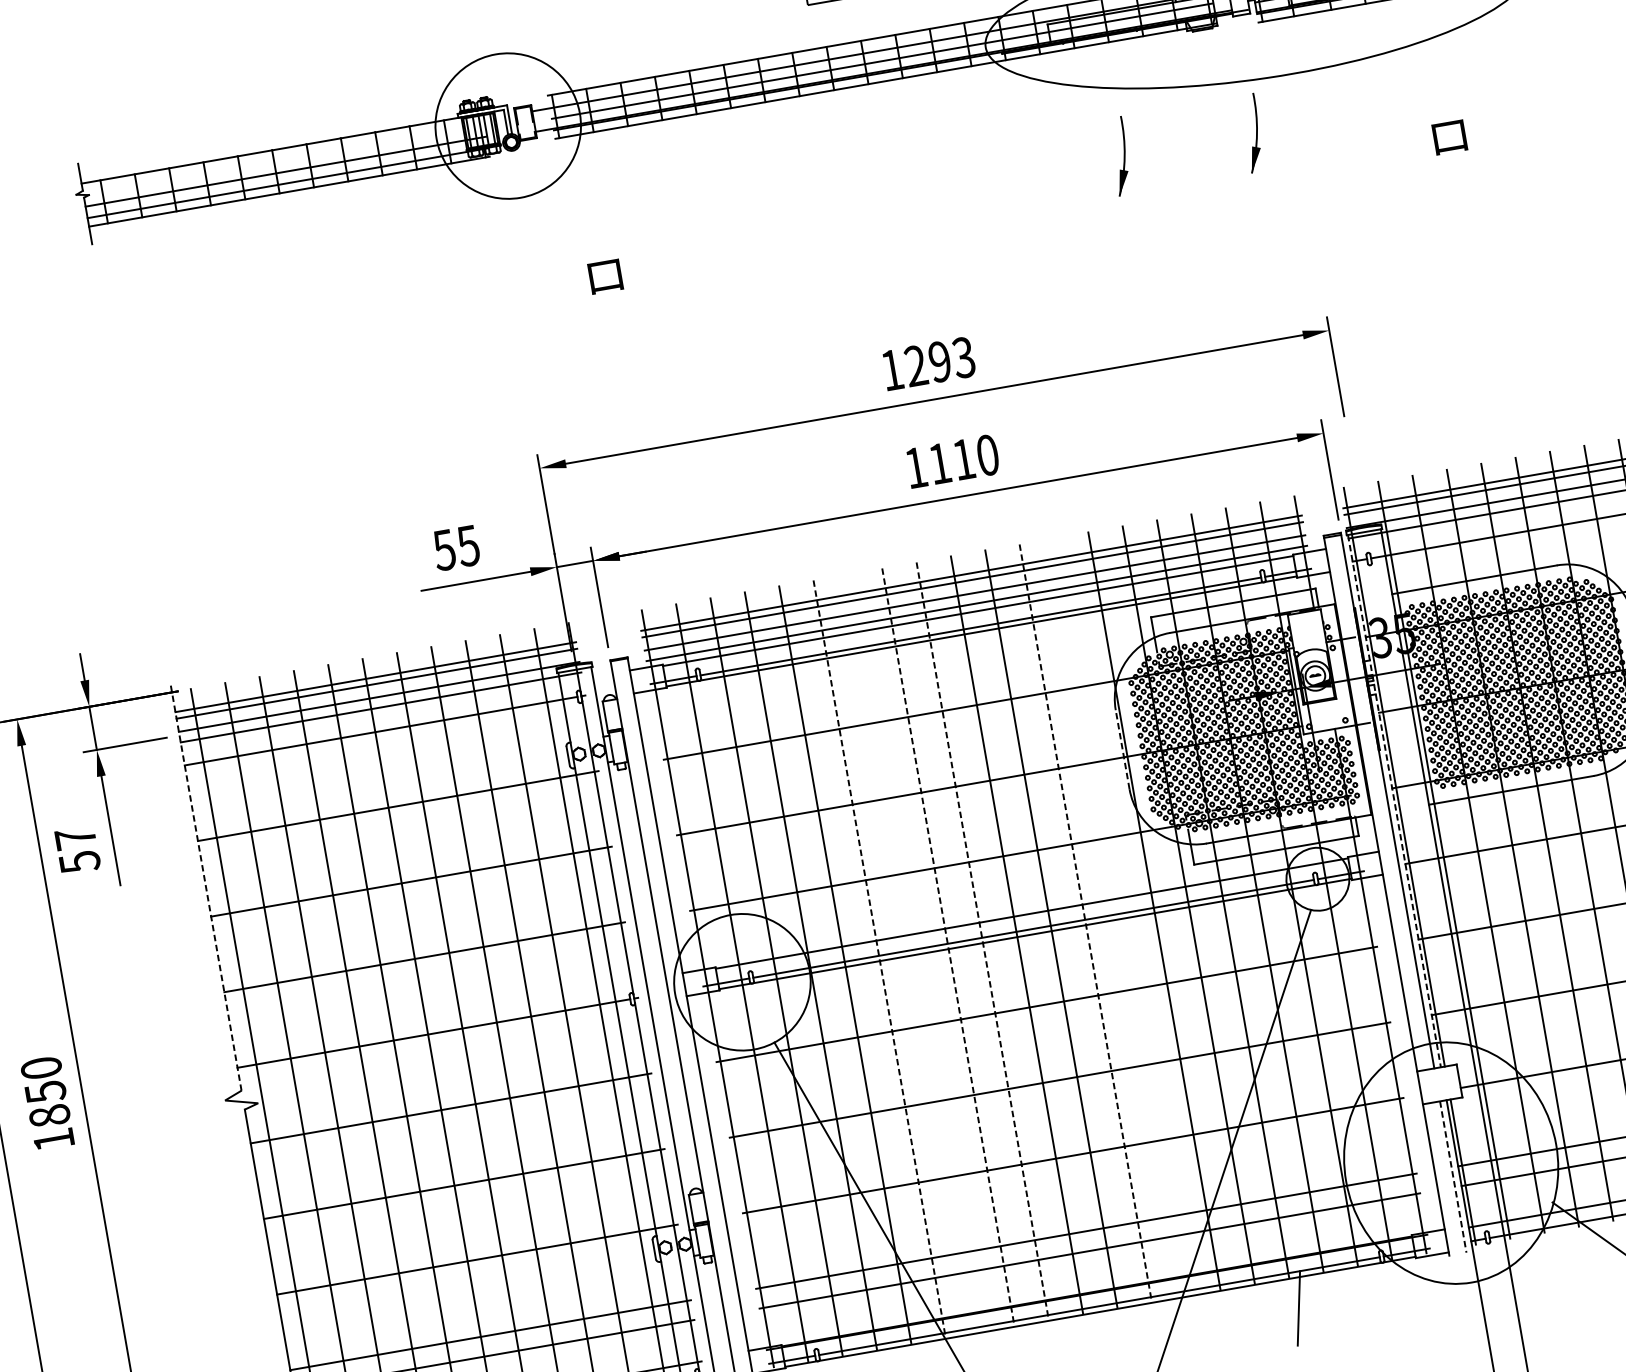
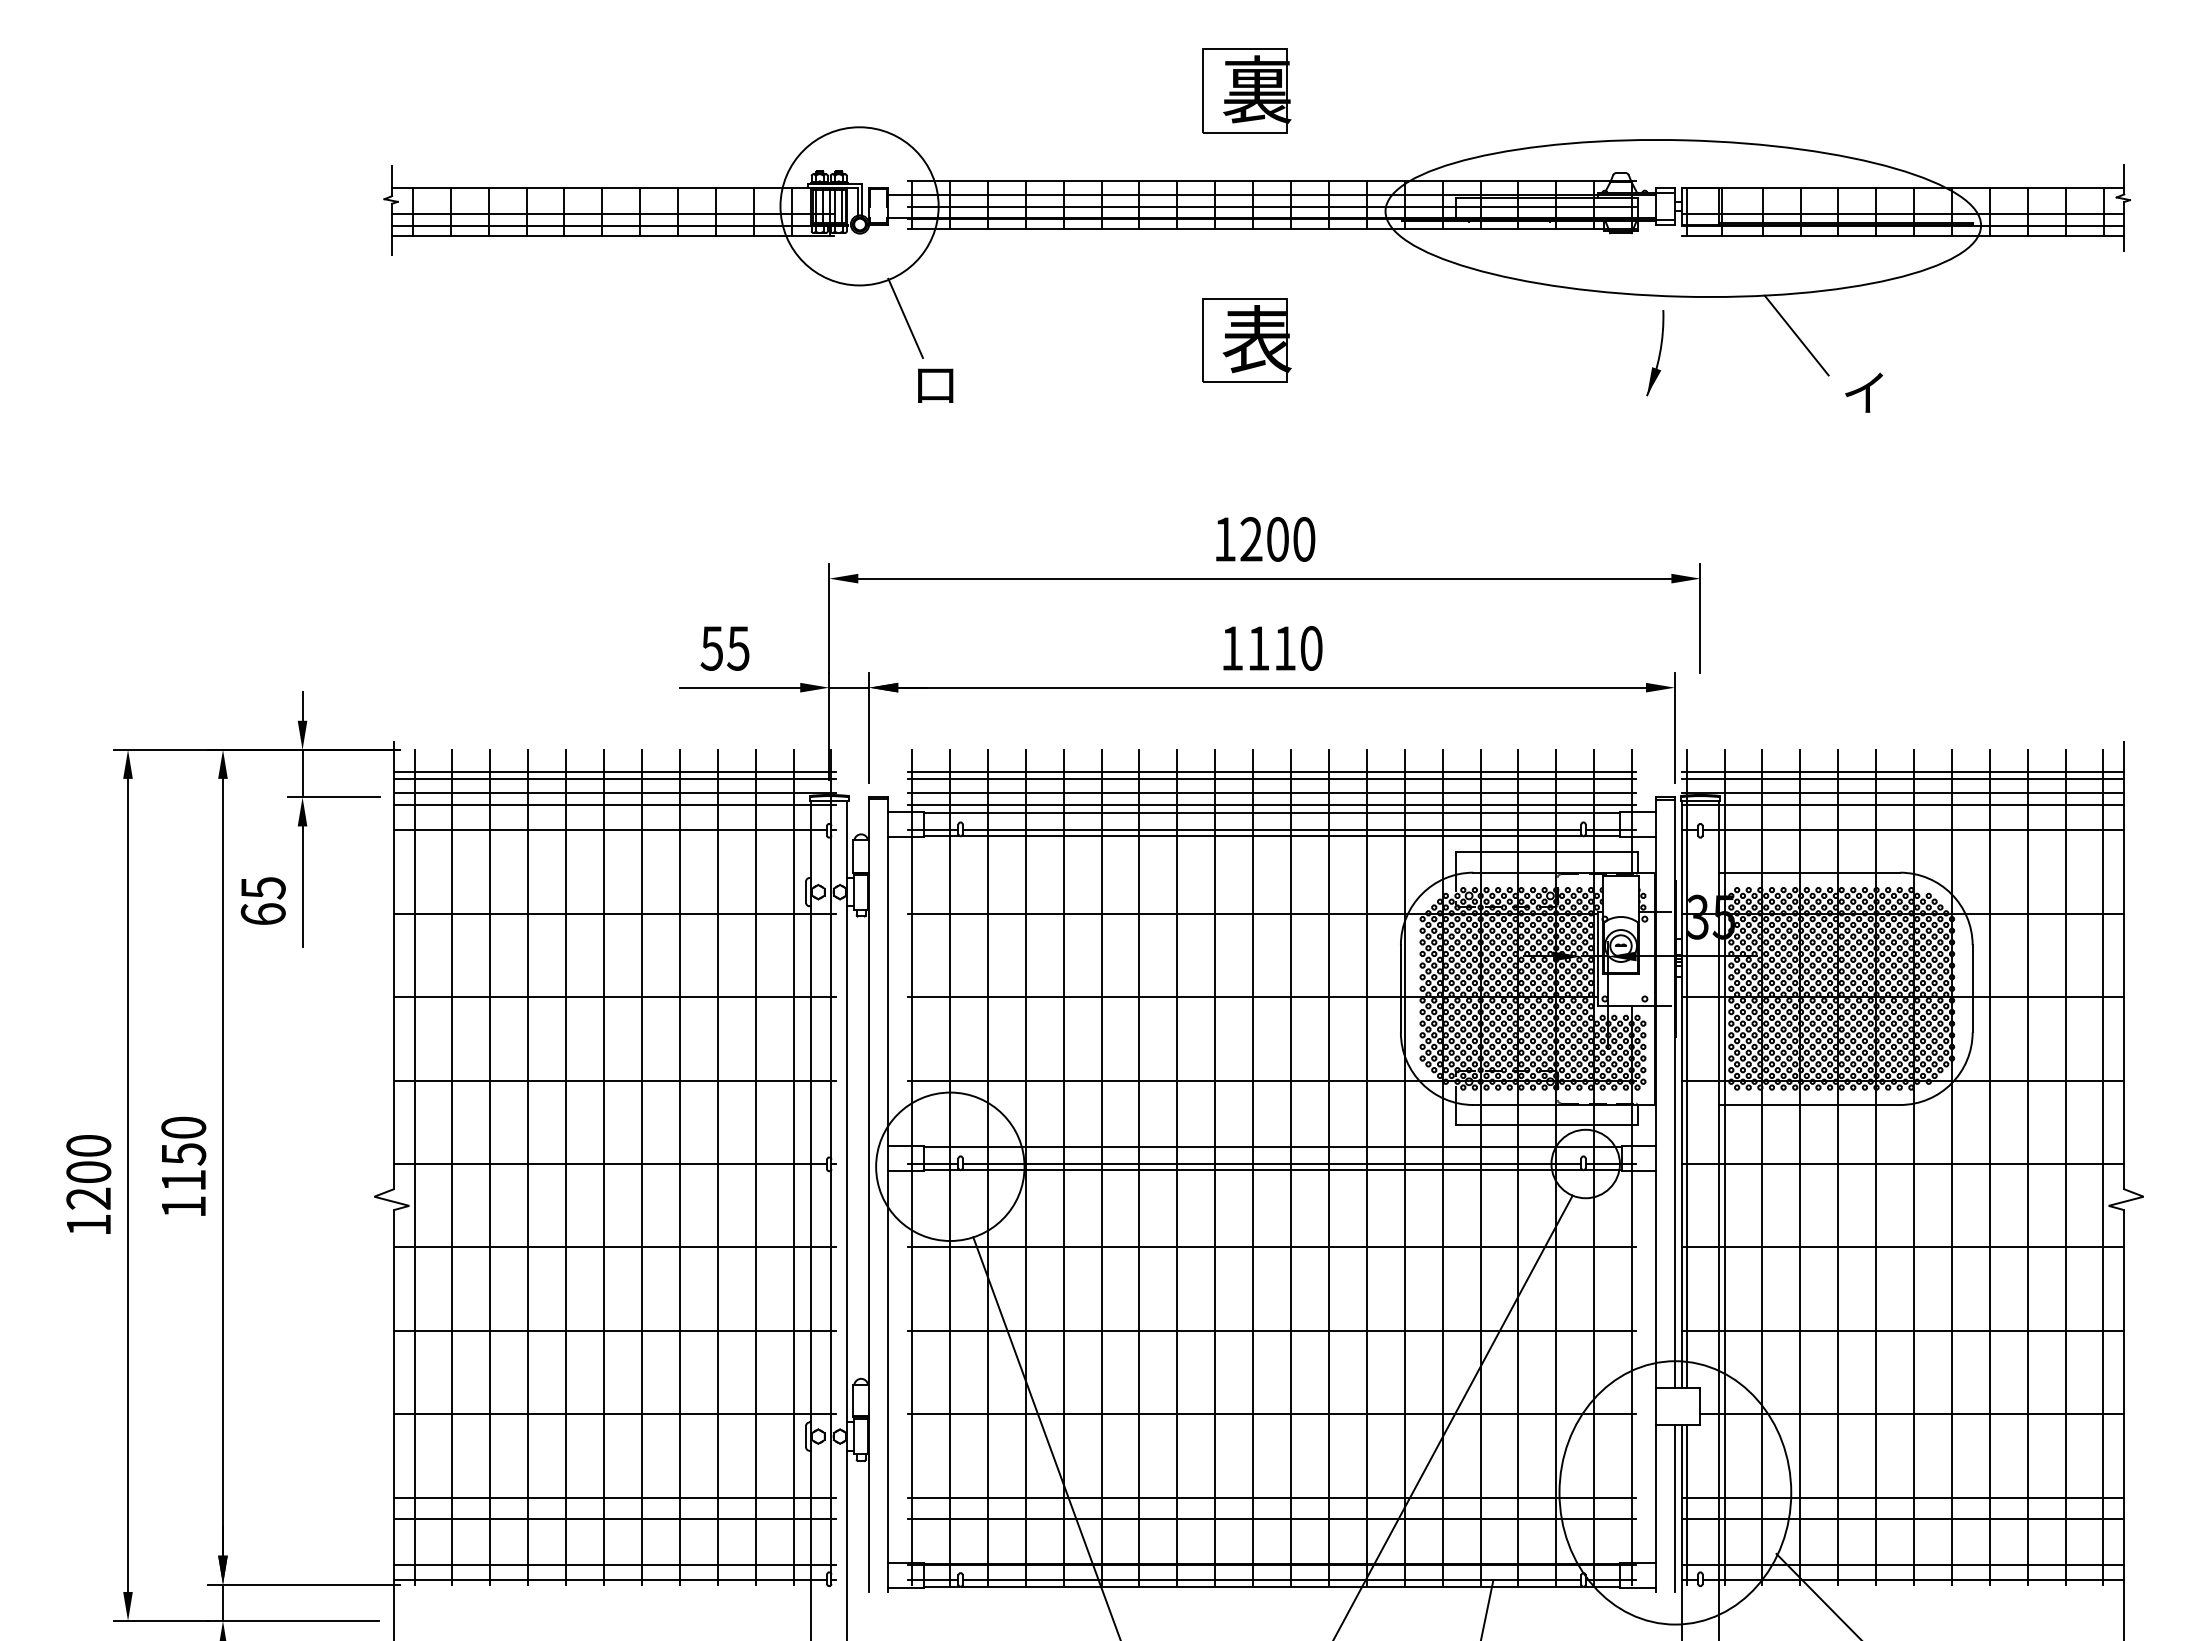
line: (1377, 94) -> (1796, 335), added
text: (1448, 135) -> (1864, 392), ロ -> イ
part: (1120, 156) -> (1509, 353), removed
part: (880, 186) -> (1246, 340), added
line: (567, 220) -> (905, 318), added
text: (952, 359) -> (1291, 539), 1293 -> 1200
line: (1122, 749) -> (1400, 988), dashed -> solid
line: (1394, 800) -> (1682, 1094), dashed -> solid
text: (77, 850) -> (262, 901), 57 -> 65
line: (206, 888) -> (393, 966), dashed -> solid
line: (1119, 916) -> (1366, 1166), added
line: (1085, 923) -> (1328, 1167), dashed -> solid
line: (982, 940) -> (1215, 1167), dashed -> solid
line: (948, 946) -> (1177, 1167), dashed -> solid
line: (913, 952) -> (1139, 1166), added
line: (879, 959) -> (1101, 1167), dashed -> solid
text: (49, 1116) -> (183, 1180), 1850 -> 1150
line: (1453, 1177) -> (1675, 1508), dashed -> solid

